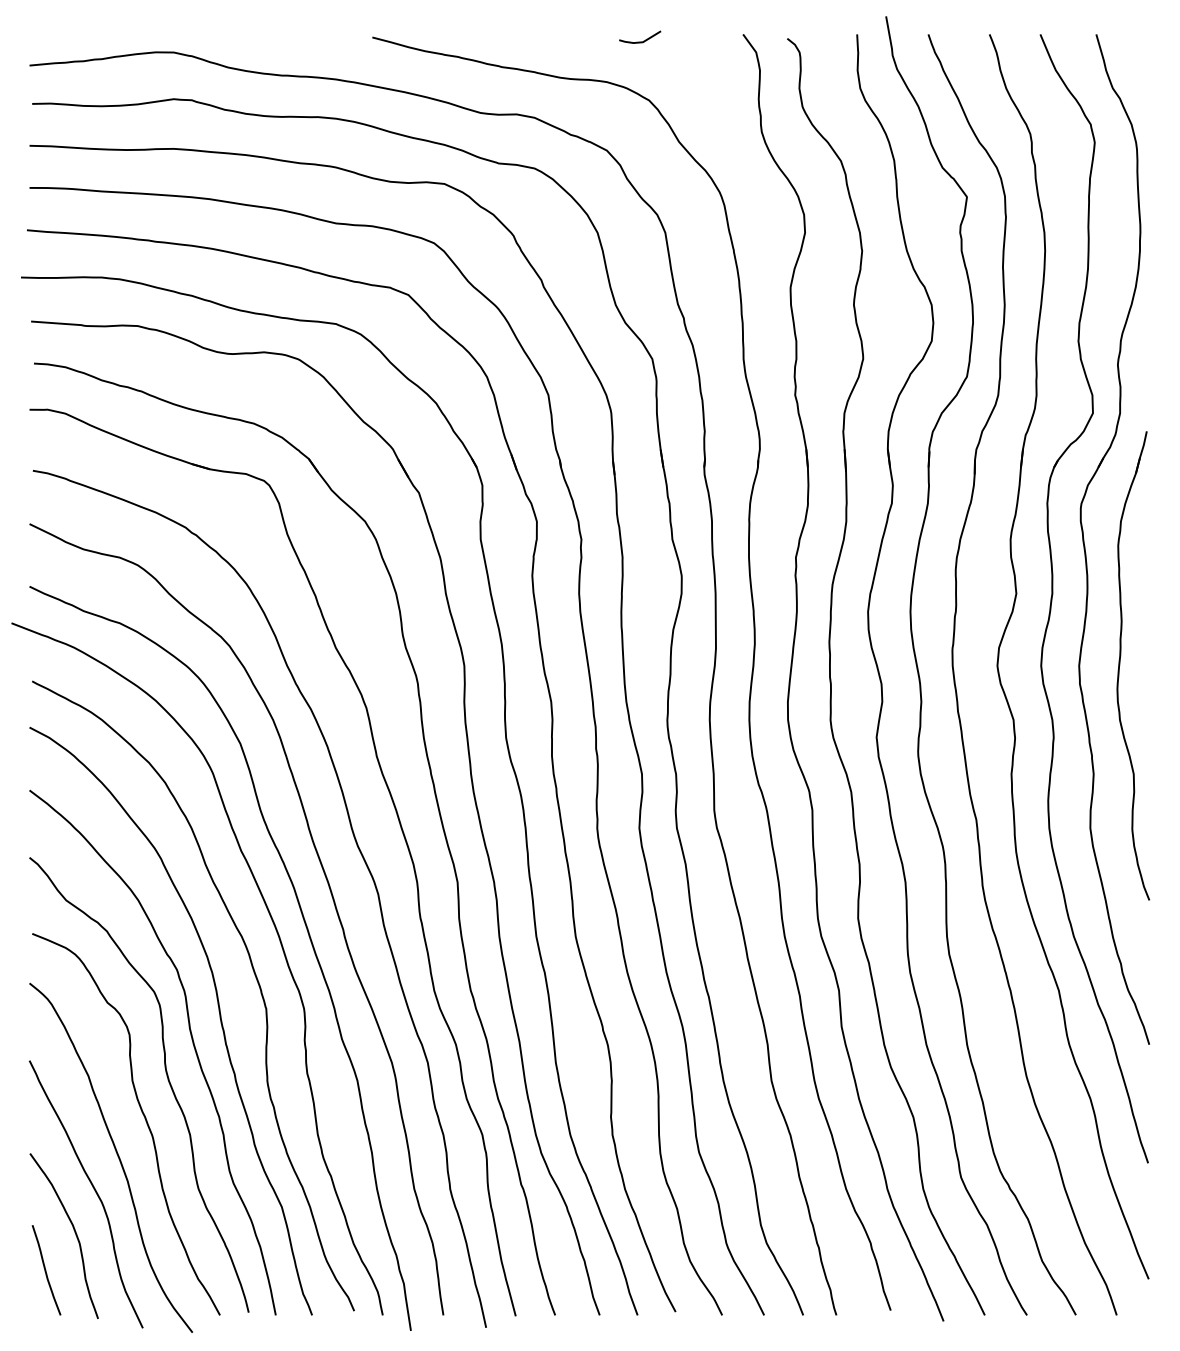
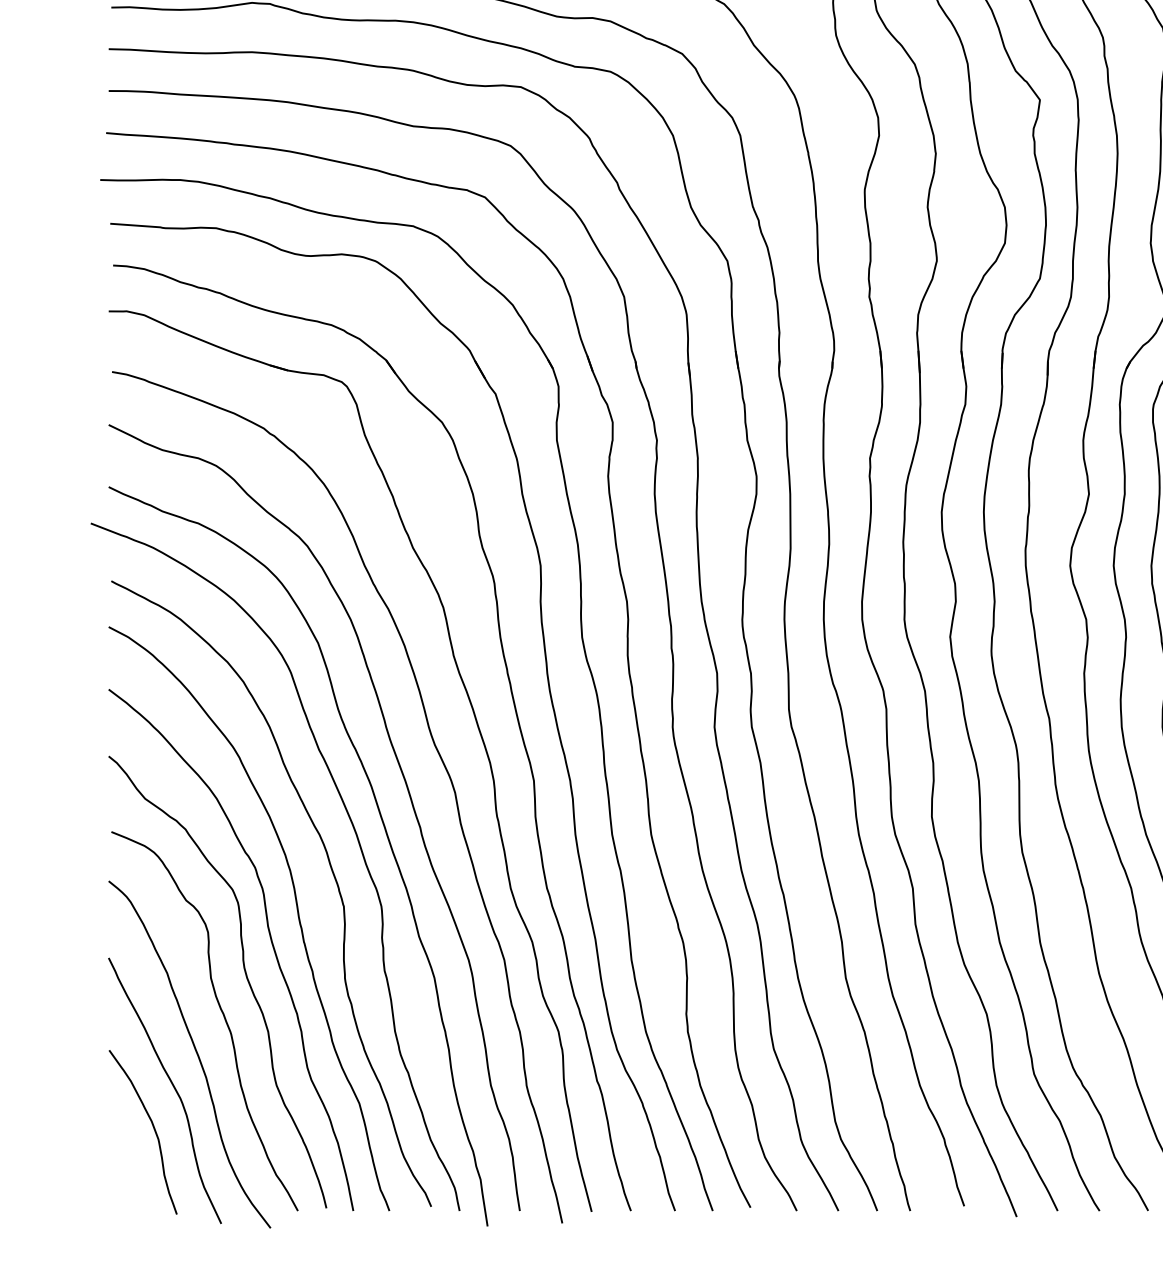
curve: (46, 1270) -> (125, 1166), removed

